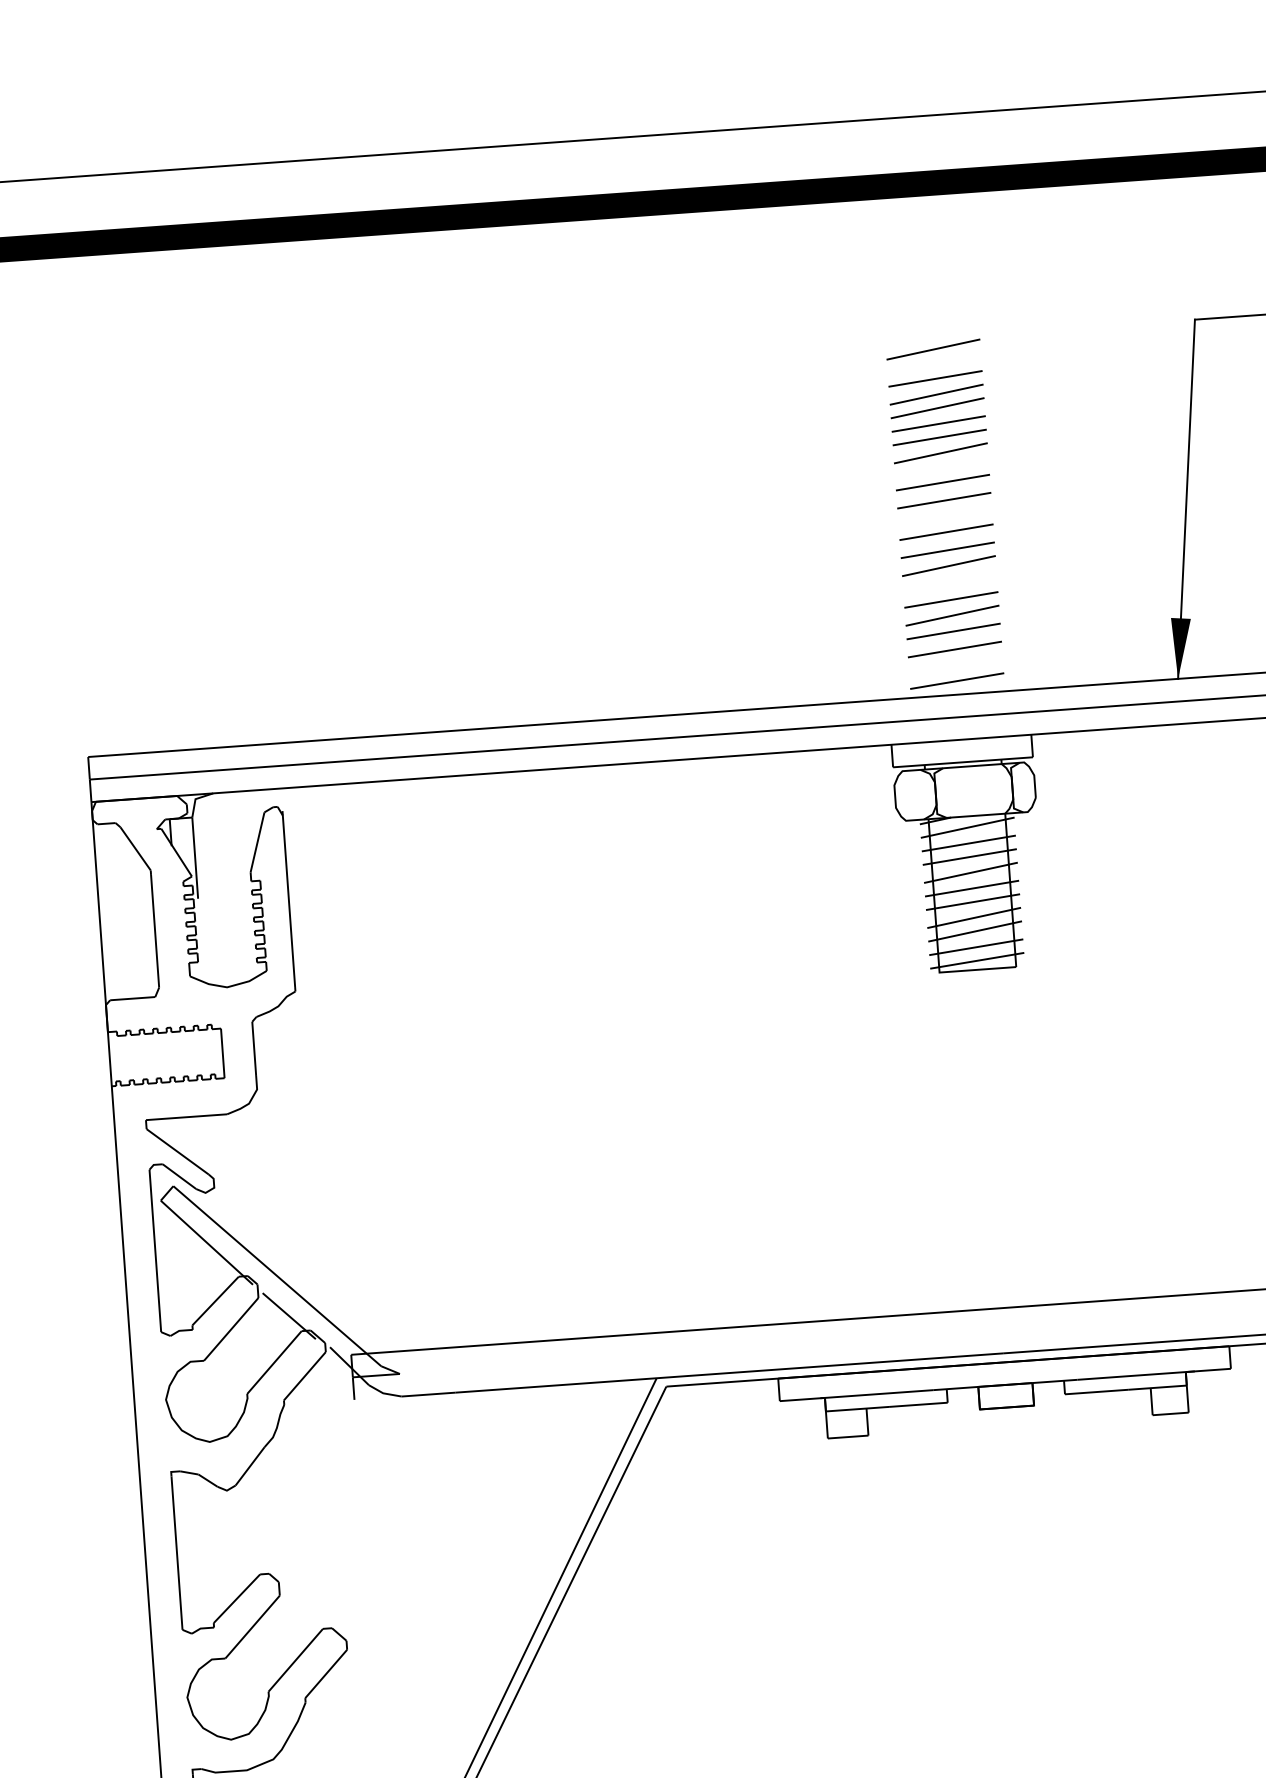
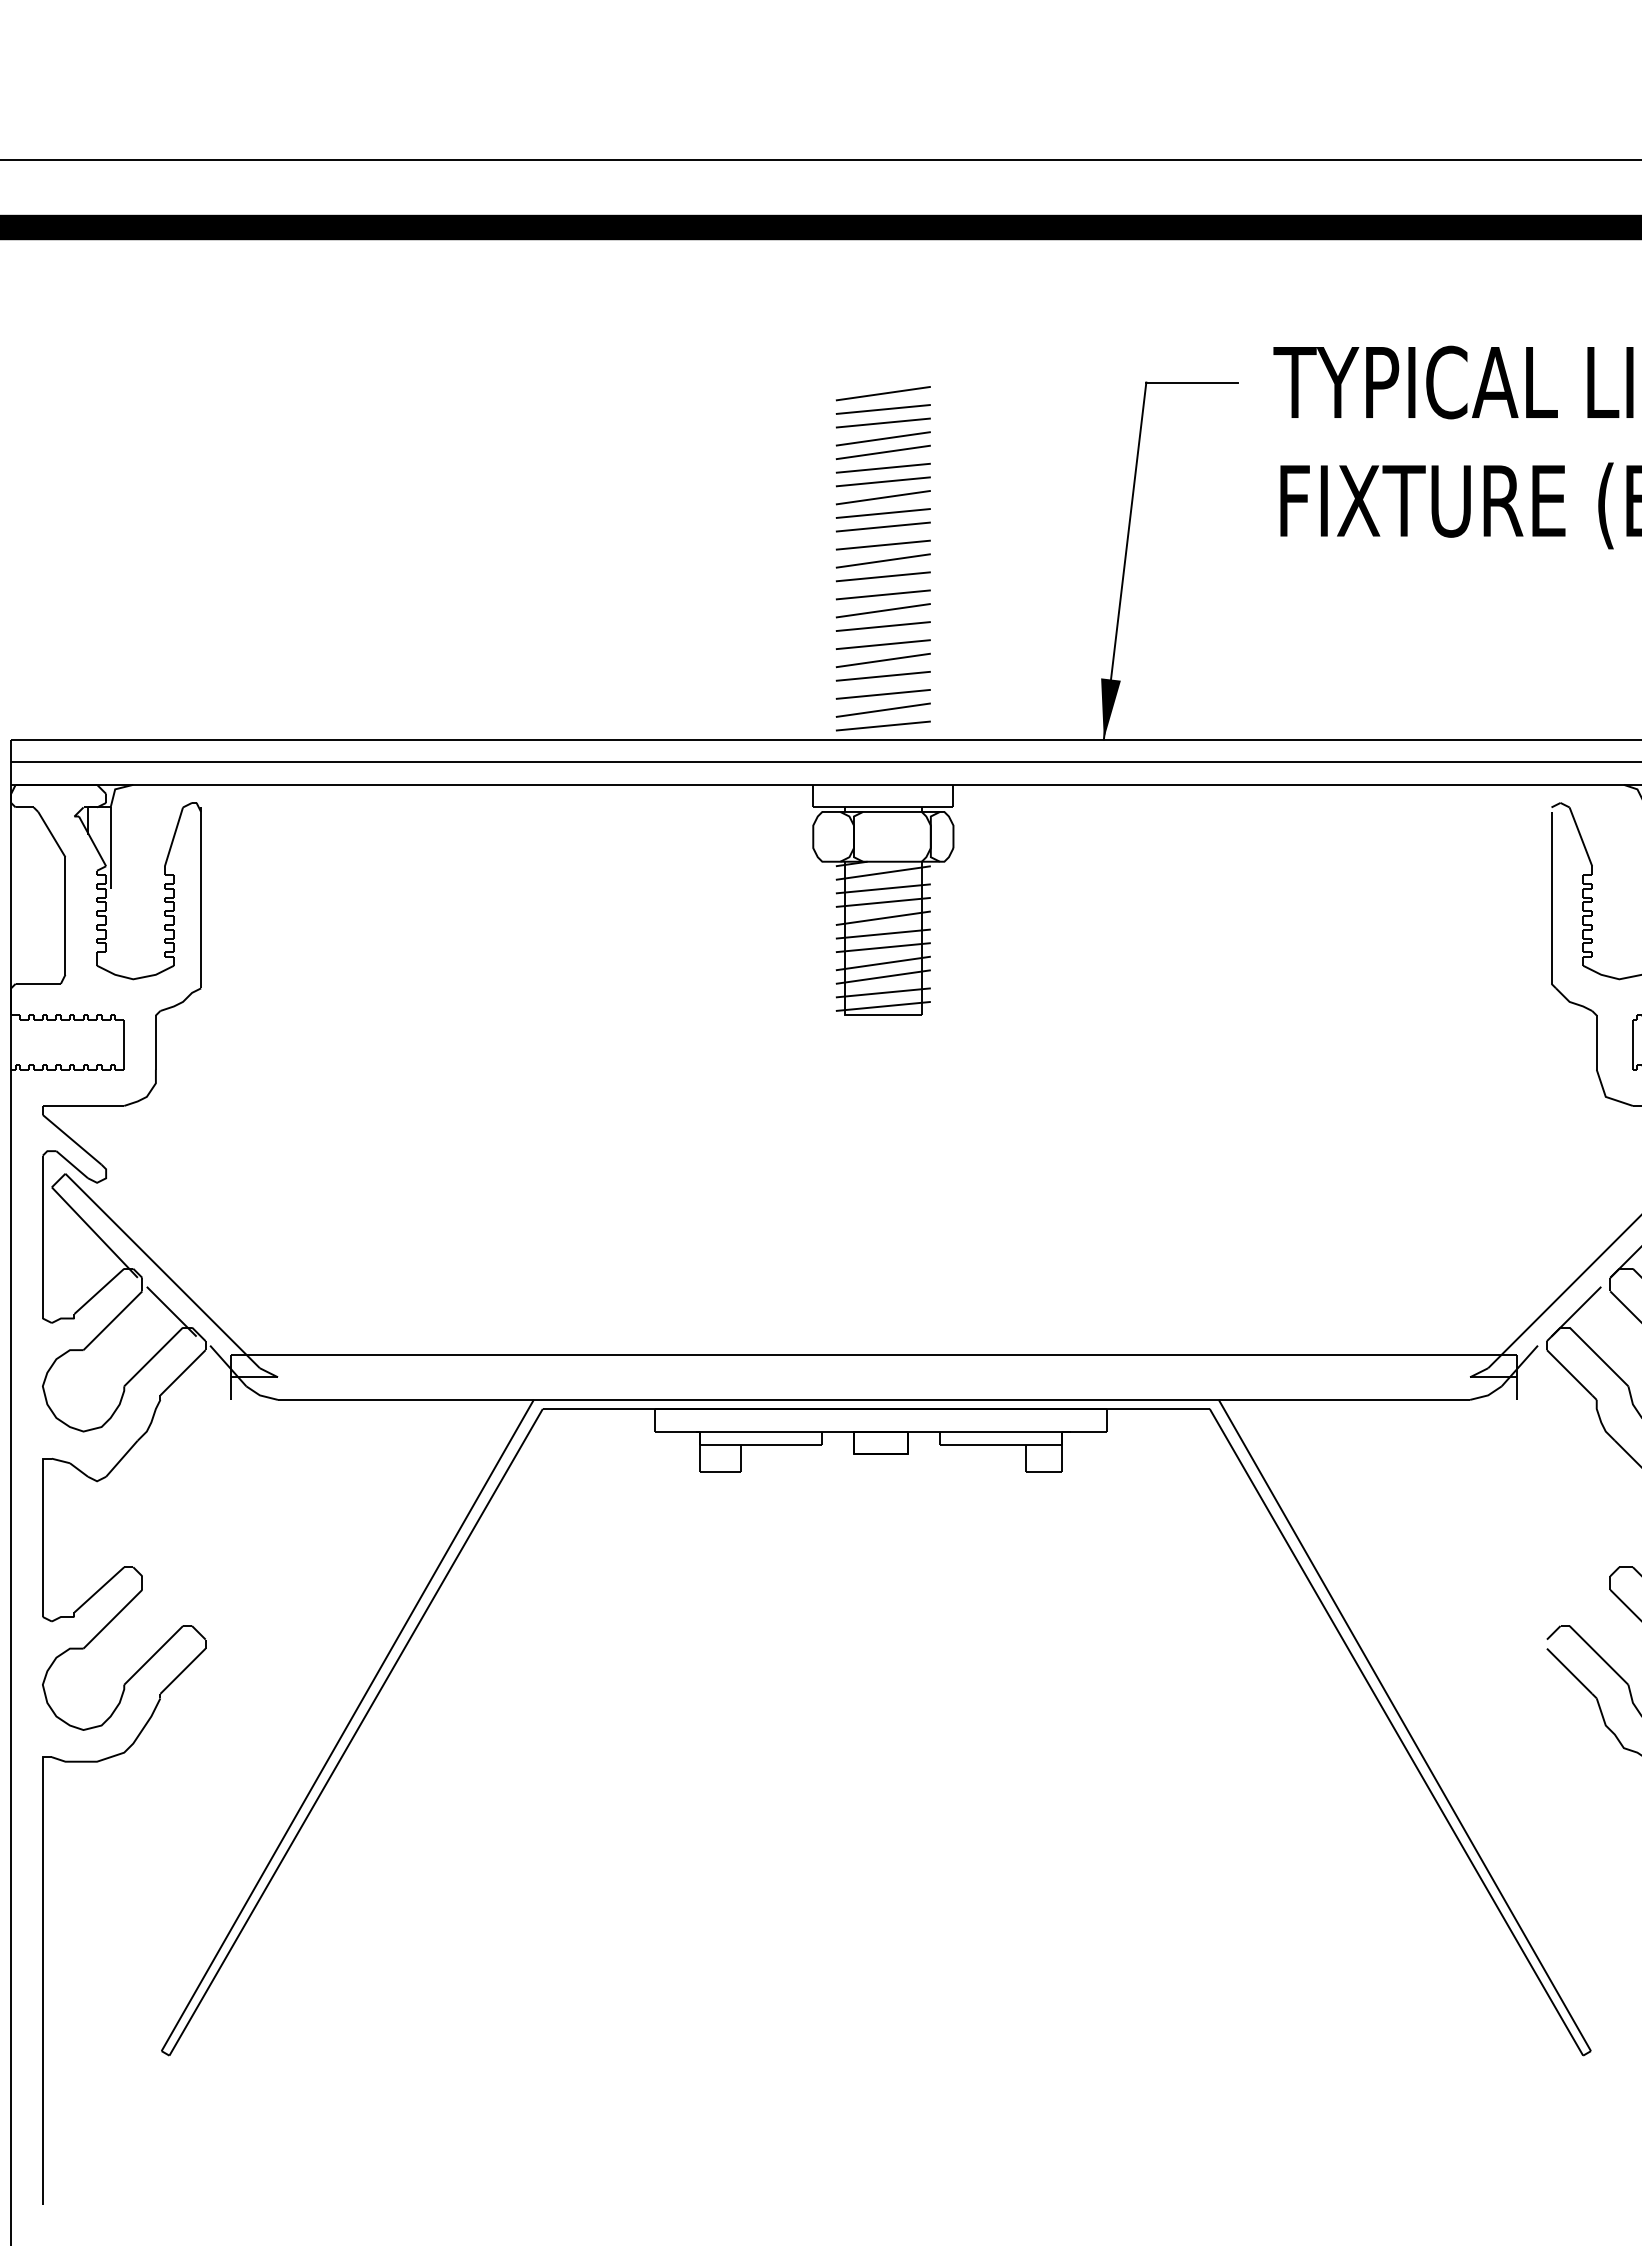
line: (933, 365) -> (882, 409), added
line: (941, 469) -> (882, 513), added
line: (944, 516) -> (882, 560), added
line: (949, 581) -> (882, 626), added
line: (955, 664) -> (882, 709), added

